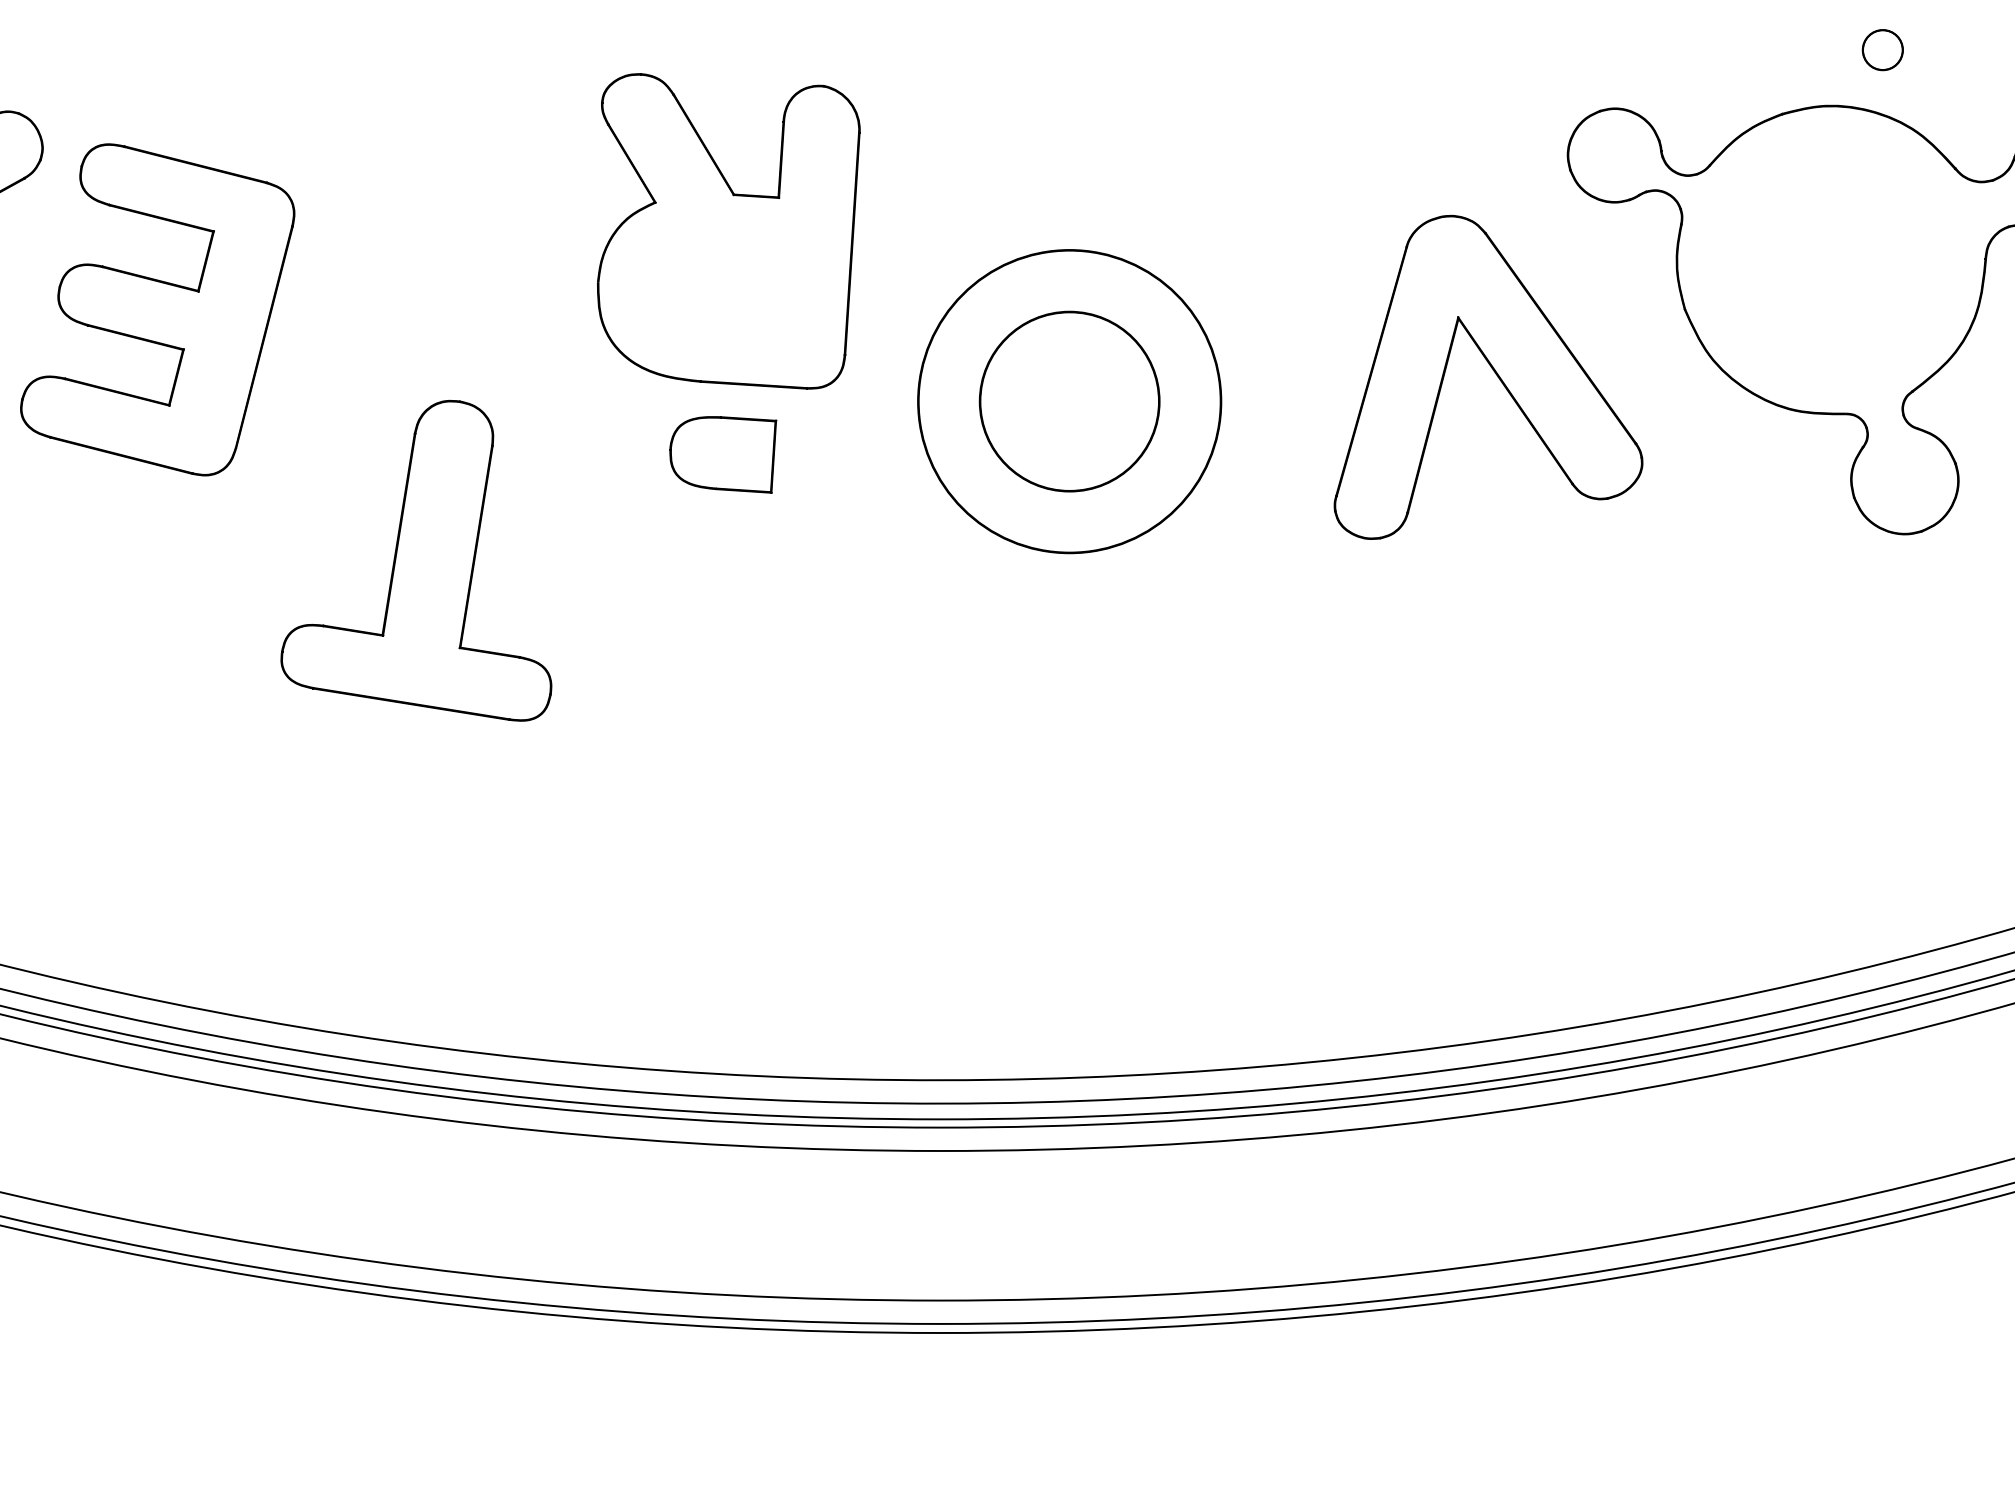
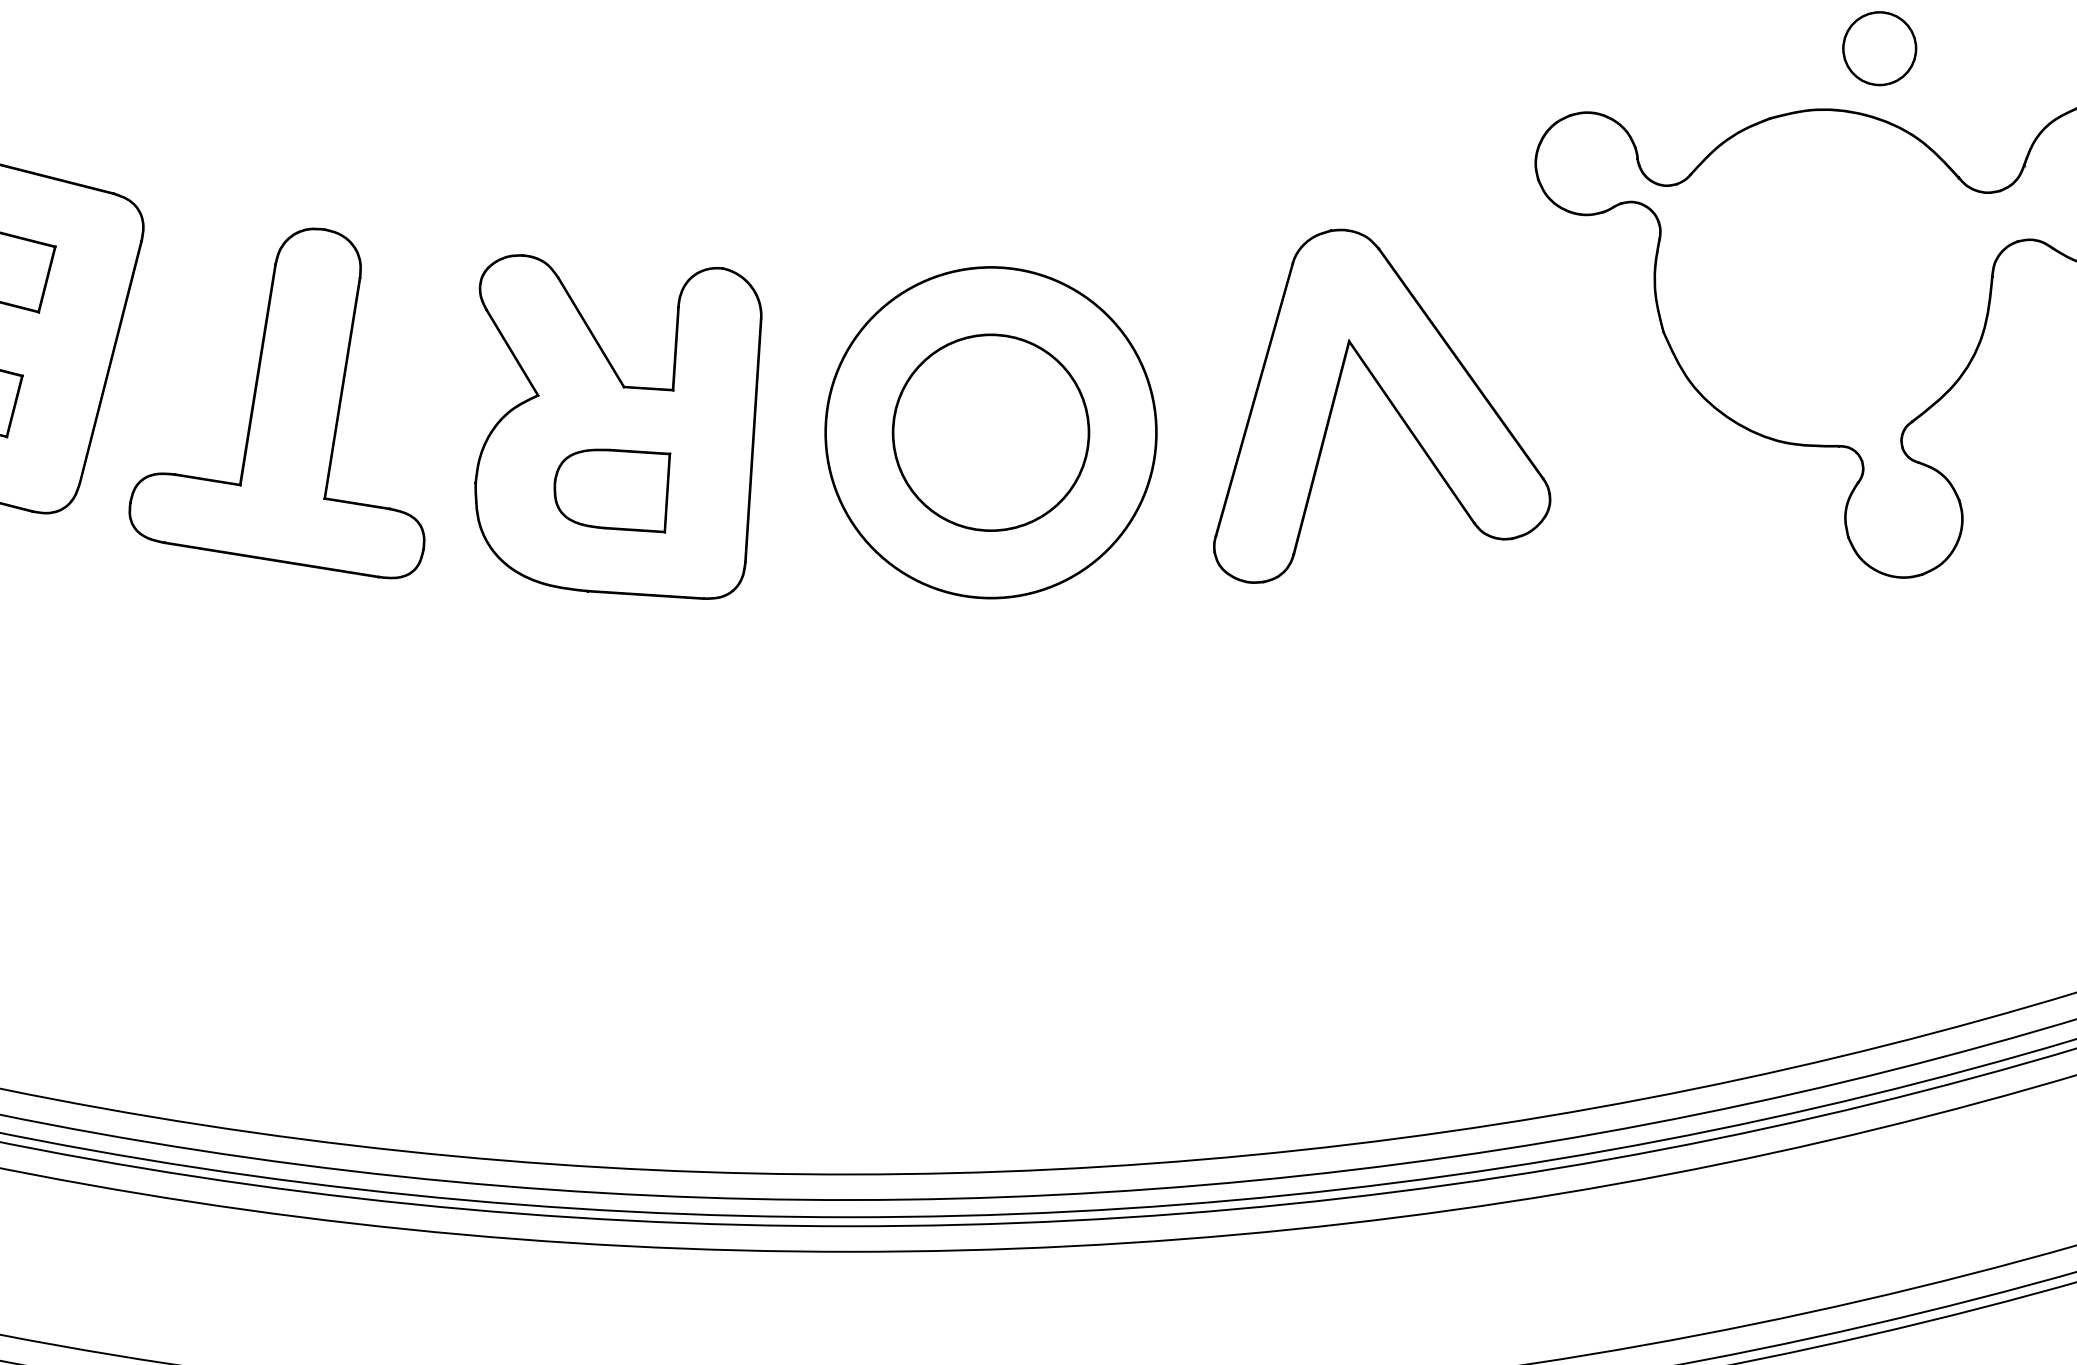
circle: (1882, 49) -> (1879, 47), size x1.67
part: (728, 231) -> (618, 427), moved
part: (1493, 371) -> (1387, 399), moved
part: (416, 560) -> (277, 403), moved

